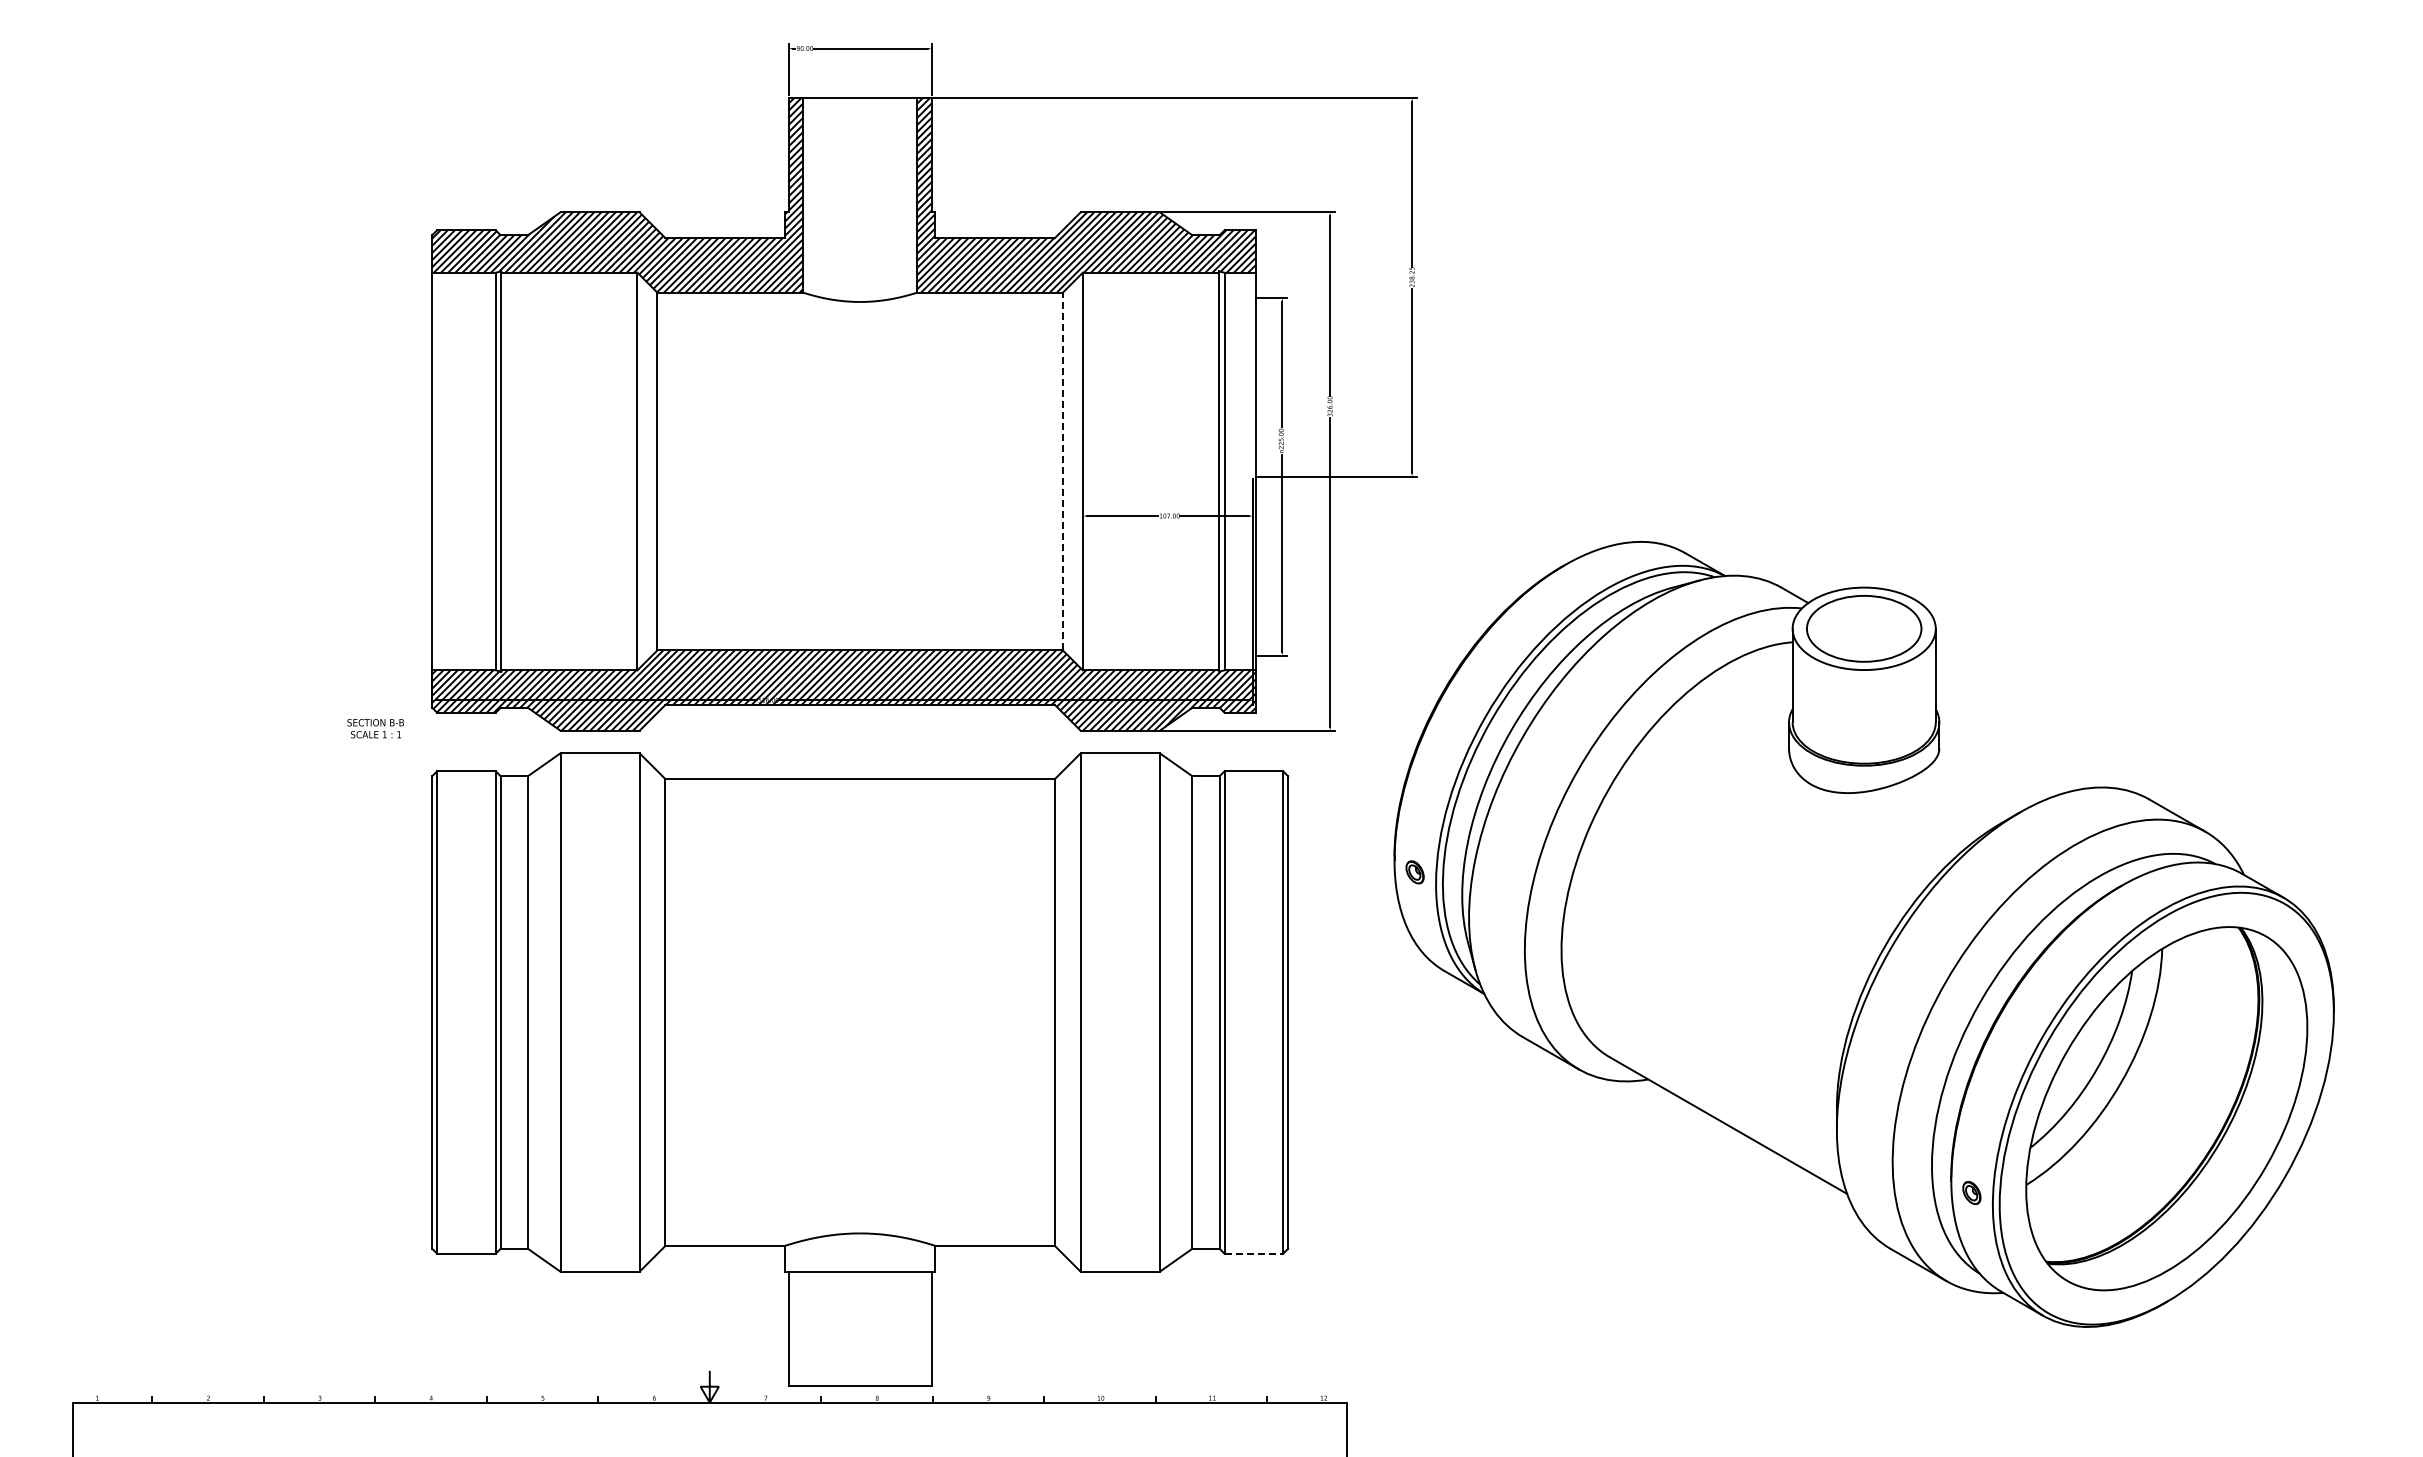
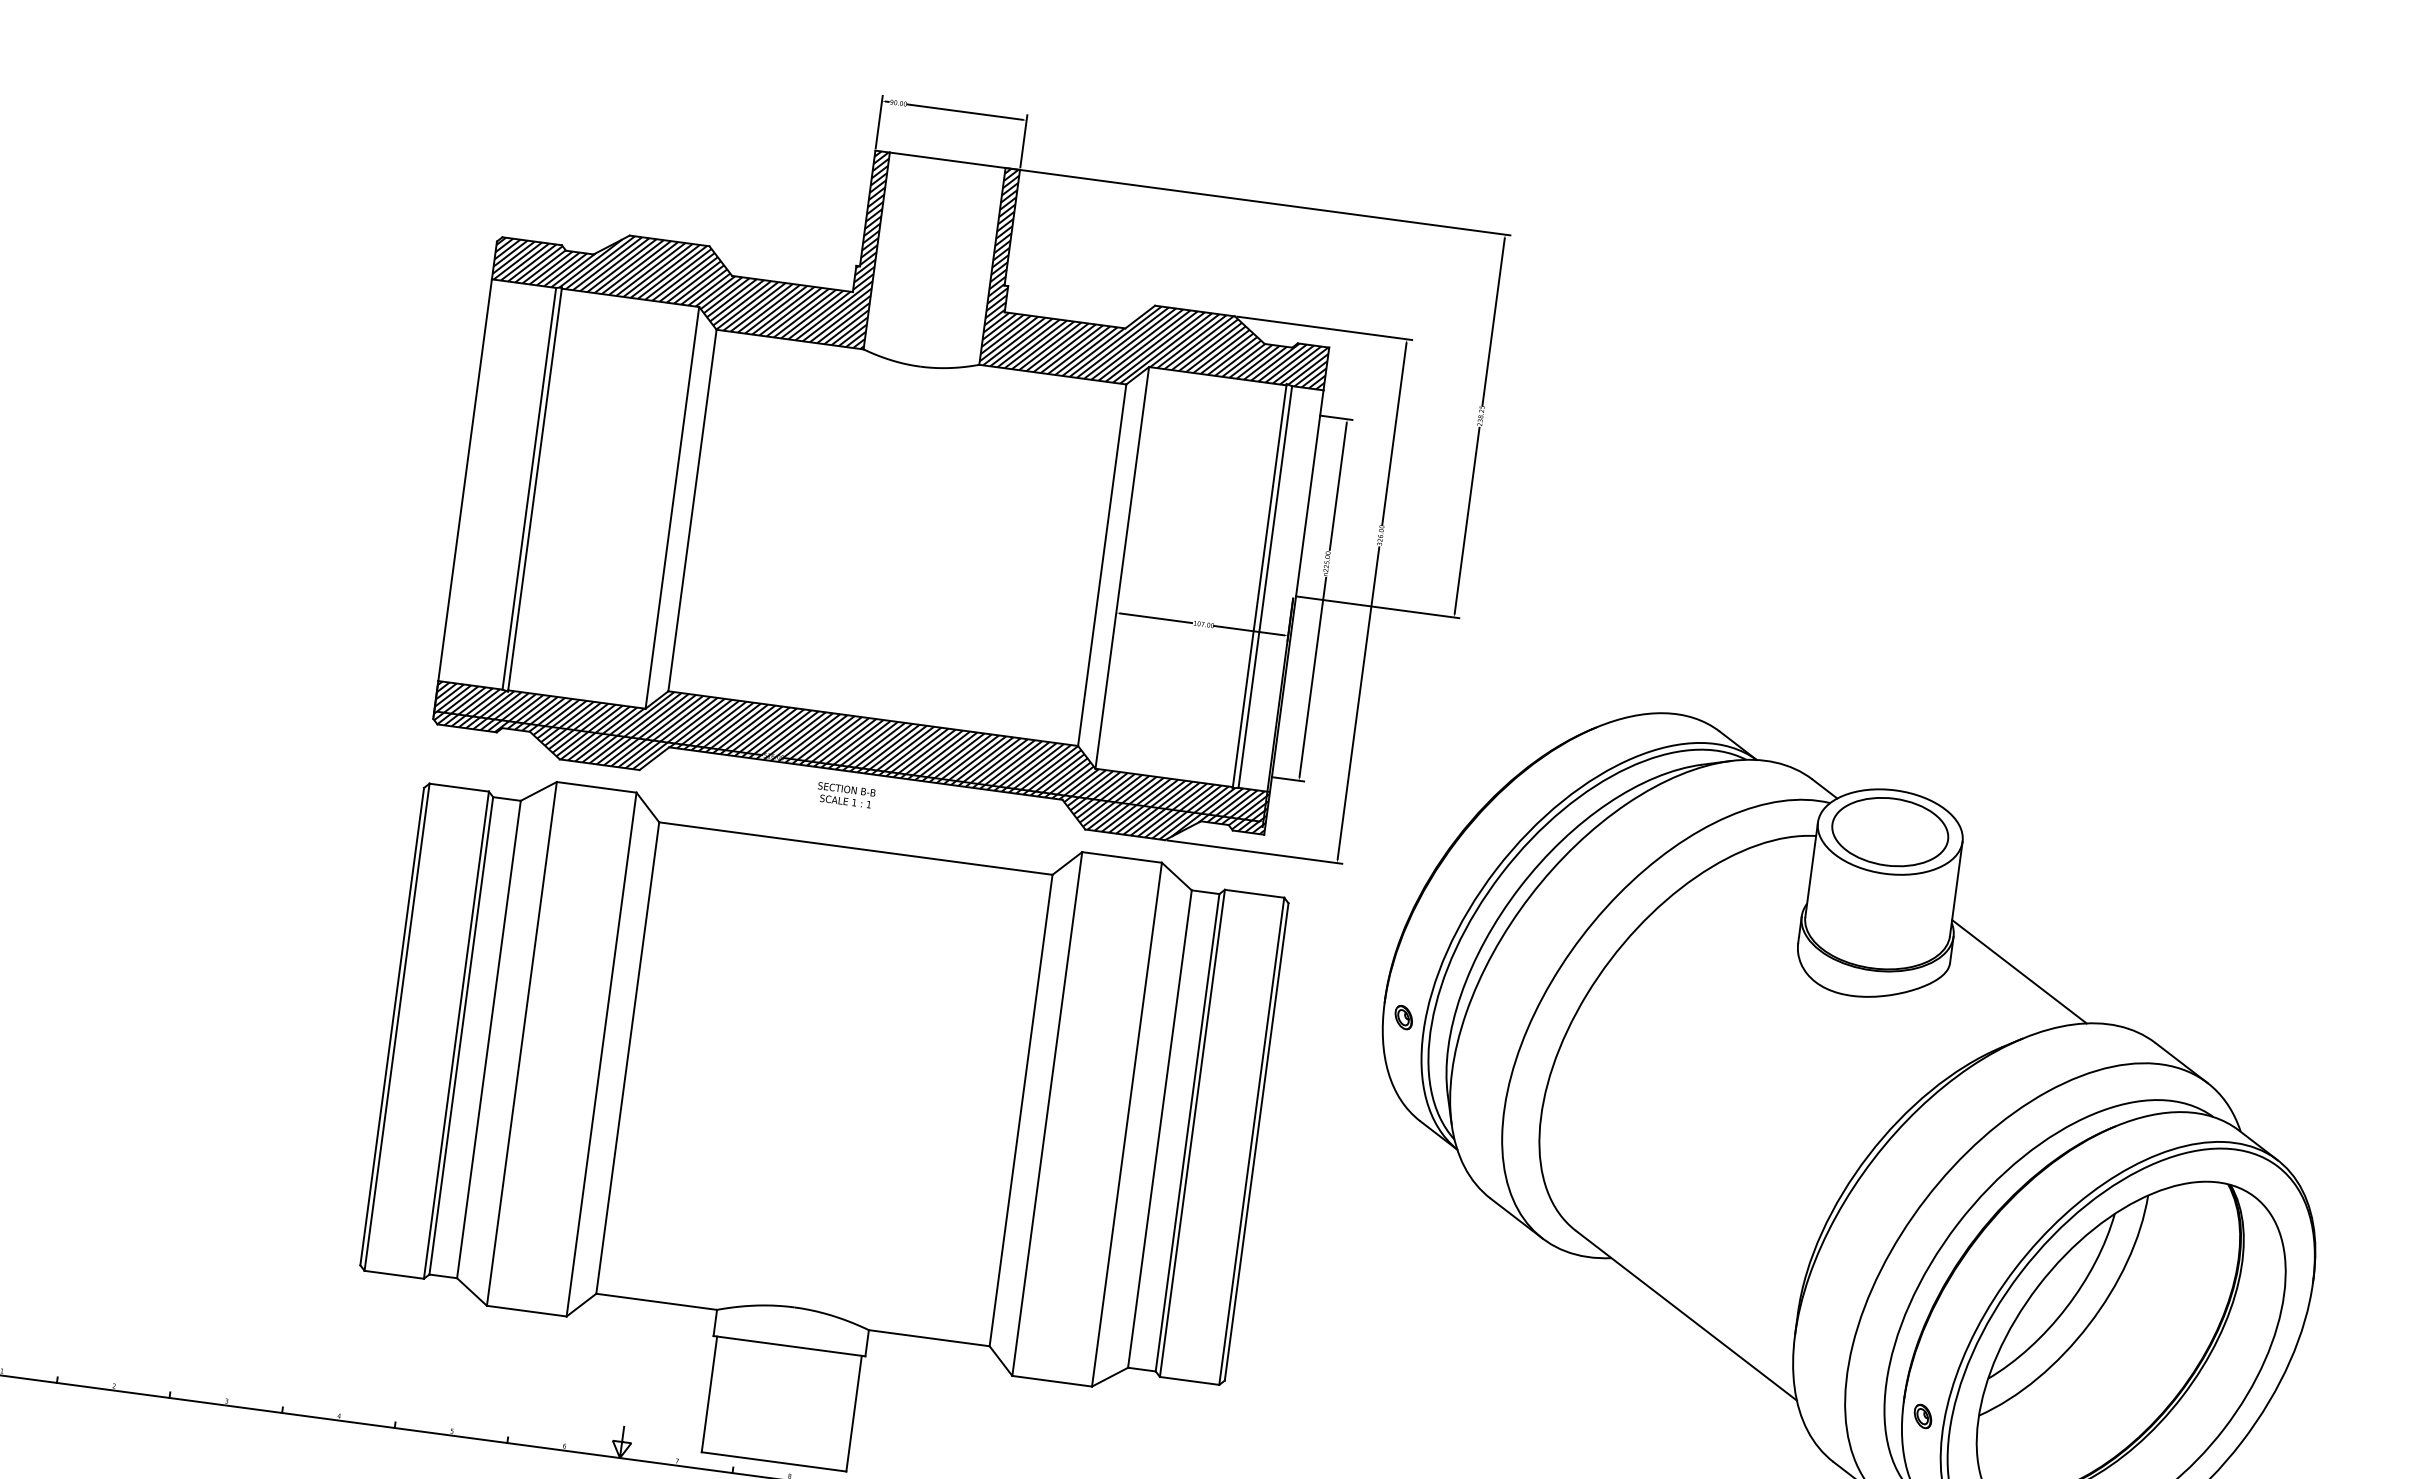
line: (1062, 471) -> (1101, 565), dashed -> solid
text: (375, 728) -> (845, 795), moved
line: (2007, 747) -> (2019, 971), added
line: (1254, 1253) -> (1190, 1380), dashed -> solid

